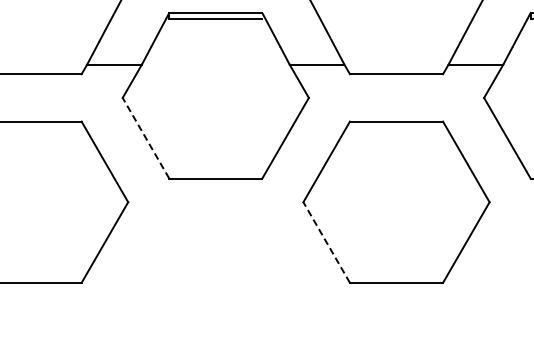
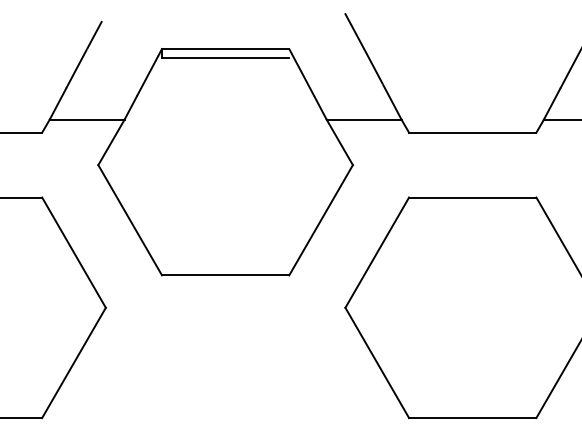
line: (145, 138) -> (129, 220), dashed -> solid
line: (326, 242) -> (377, 362), dashed -> solid

